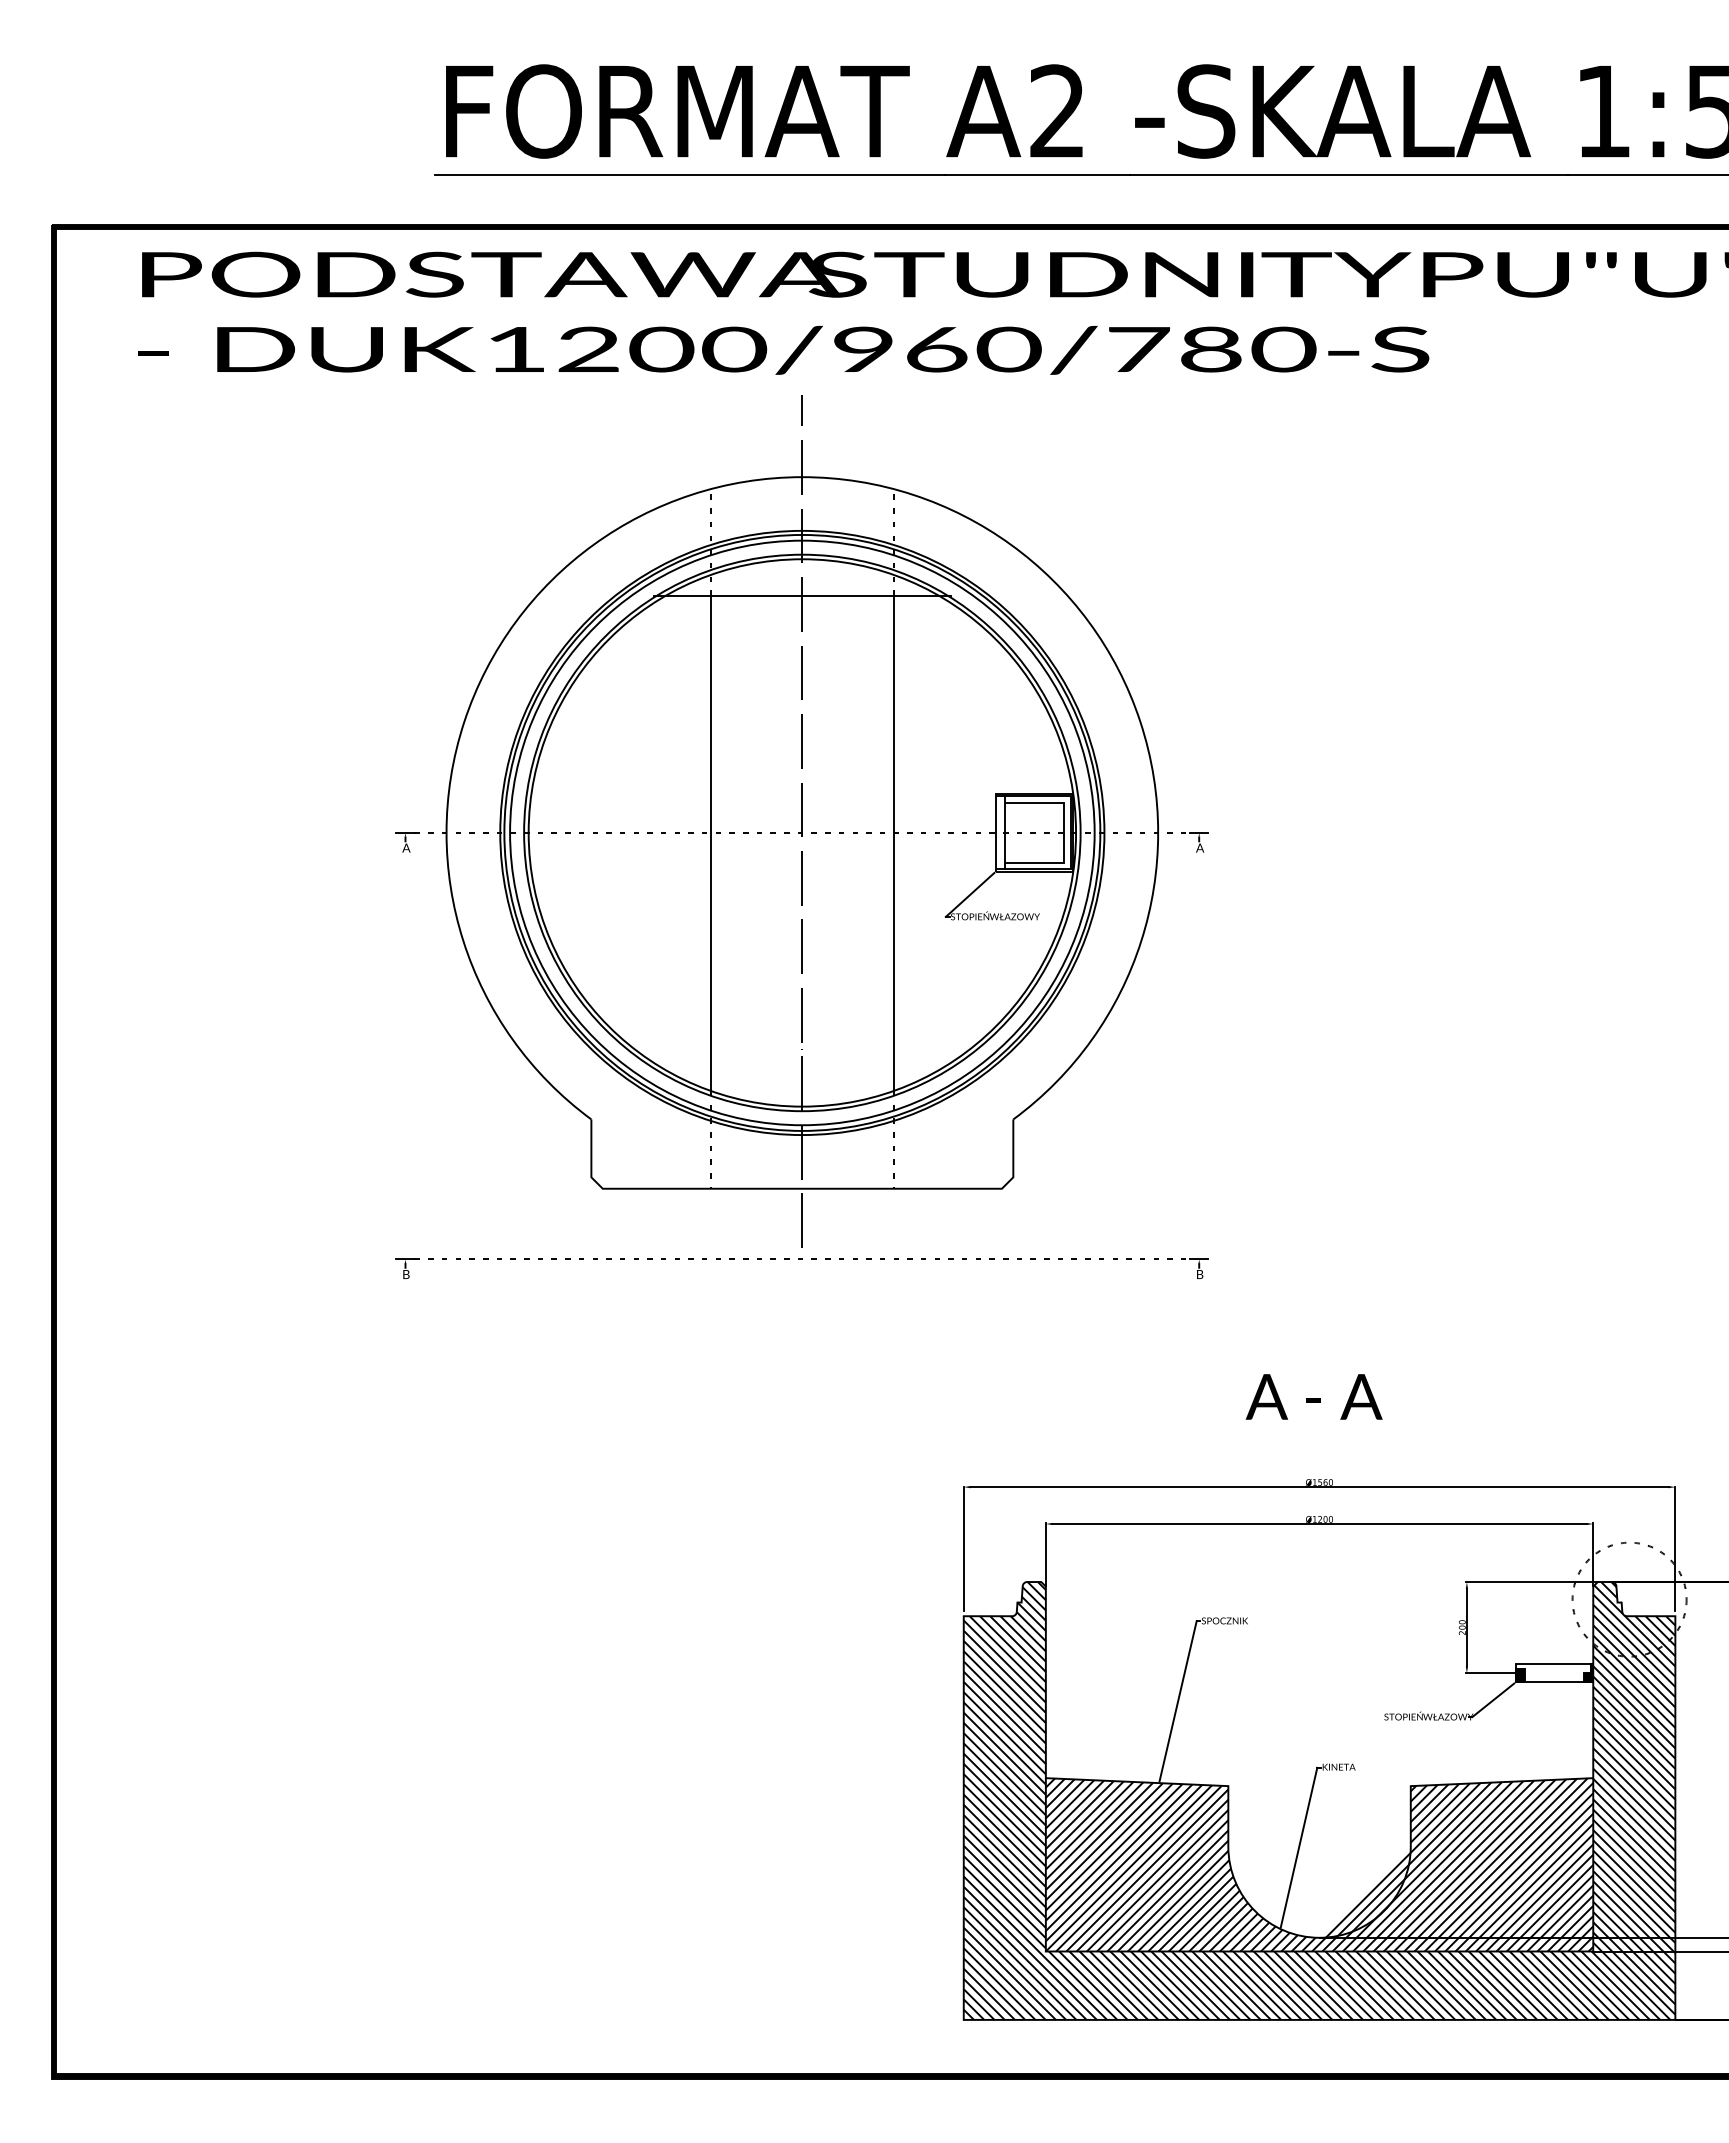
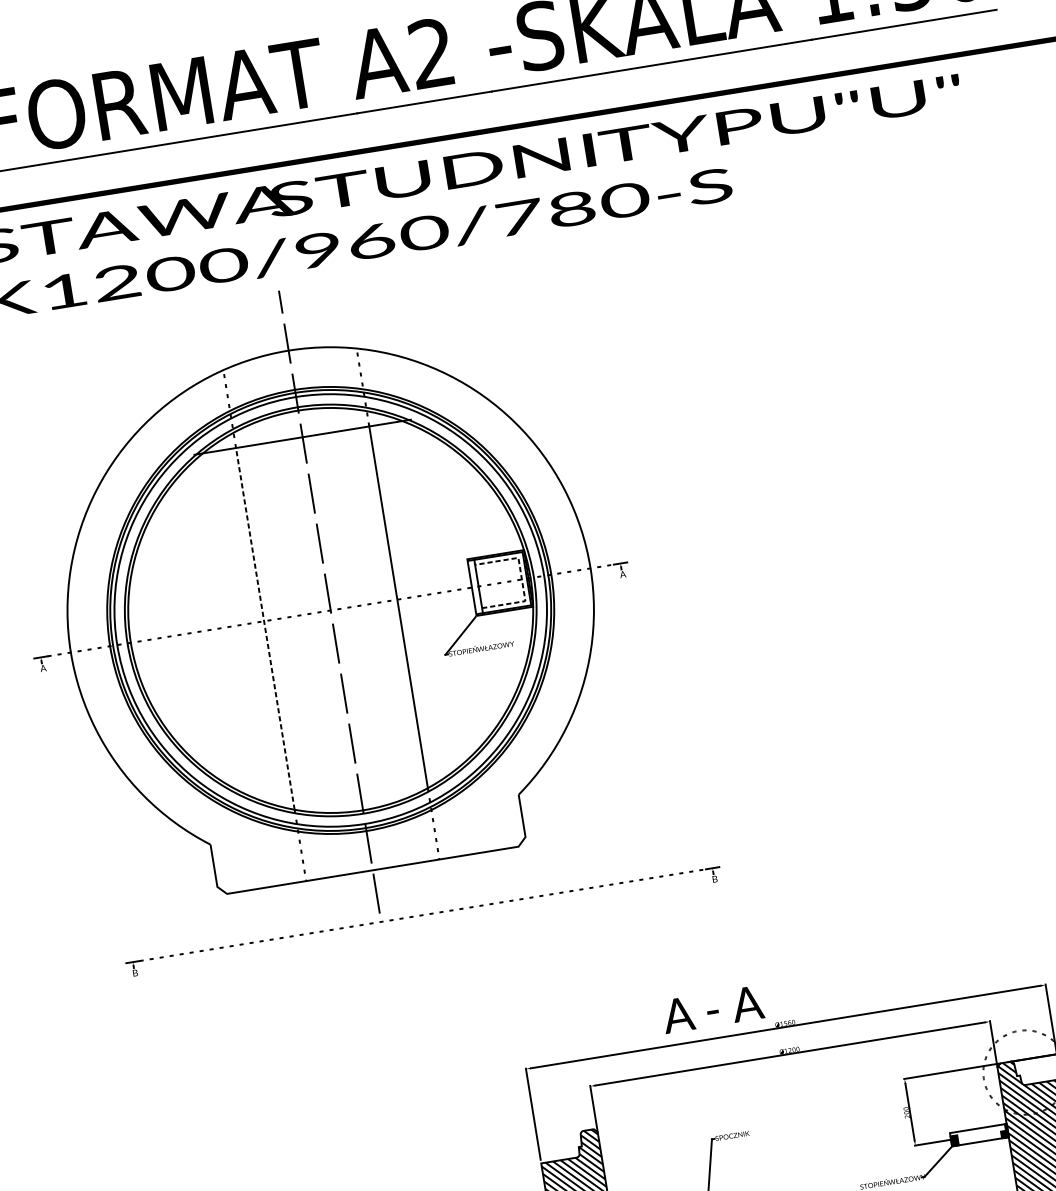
line: (1064, 832) -> (522, 579), solid -> dashed
line: (711, 843) -> (265, 628), solid -> dashed
part: (801, 1259) -> (422, 915), moved
text: (1313, 1396) -> (712, 1009), moved

